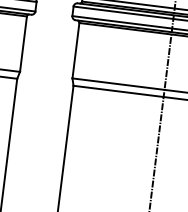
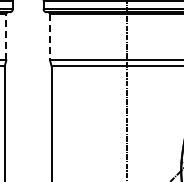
line: (23, 43) -> (6, 36), solid -> dashed
line: (76, 51) -> (50, 37), solid -> dashed

